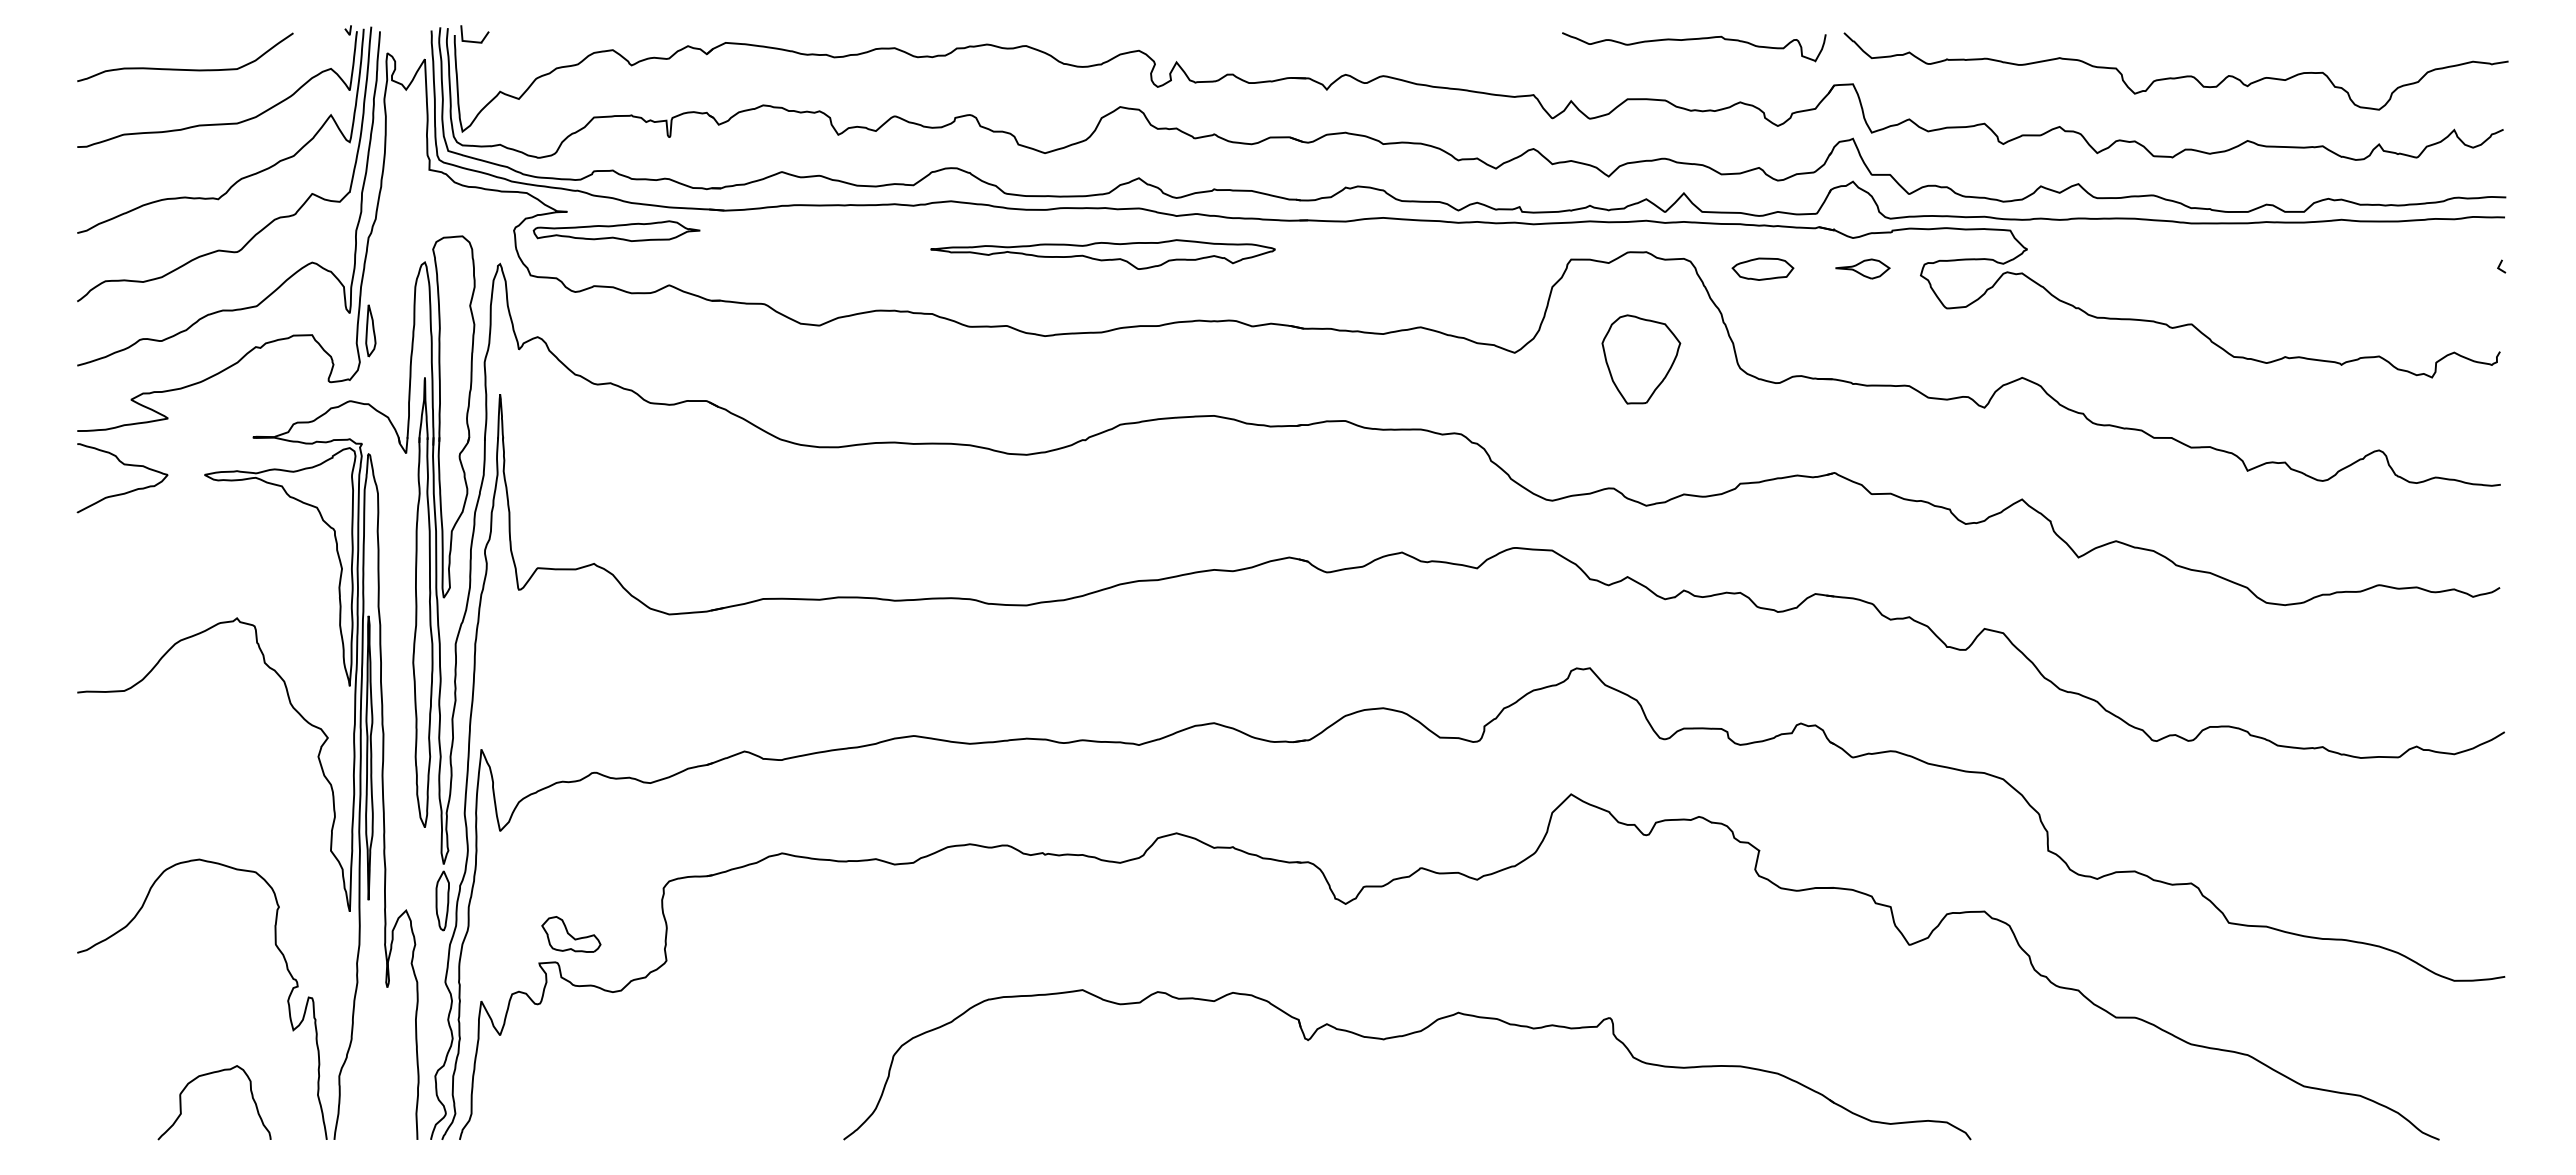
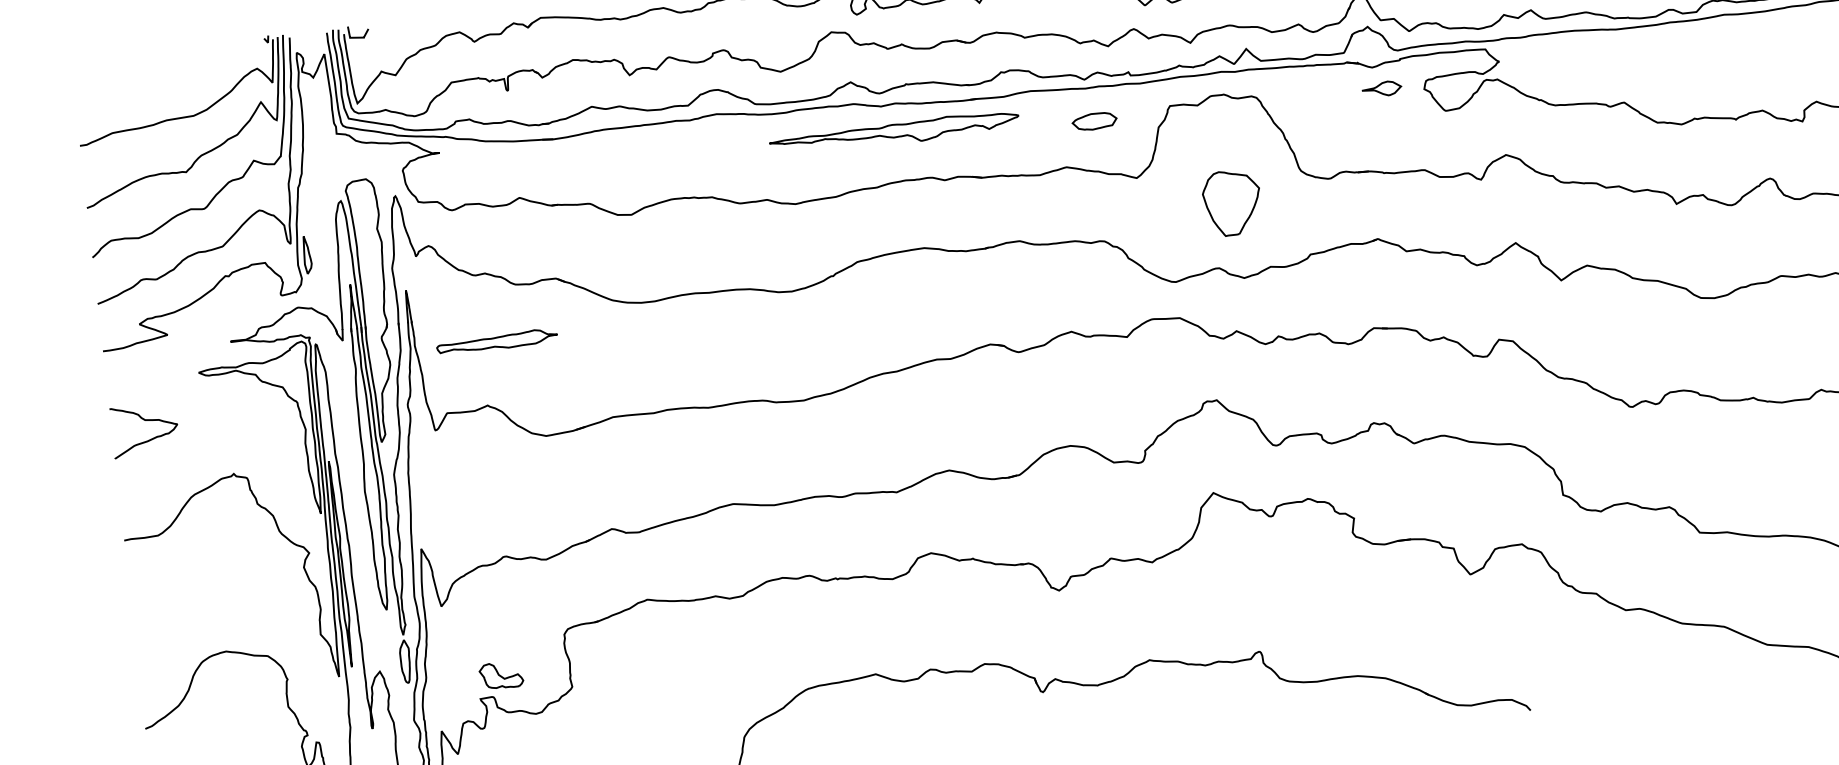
curve: (185, 69) -> (151, 80), removed
part: (616, 230) -> (496, 341), moved
part: (1102, 254) -> (894, 133), moved
part: (1762, 268) -> (1094, 121), moved
part: (1641, 359) -> (1232, 203), moved
curve: (124, 465) -> (145, 420), moved

